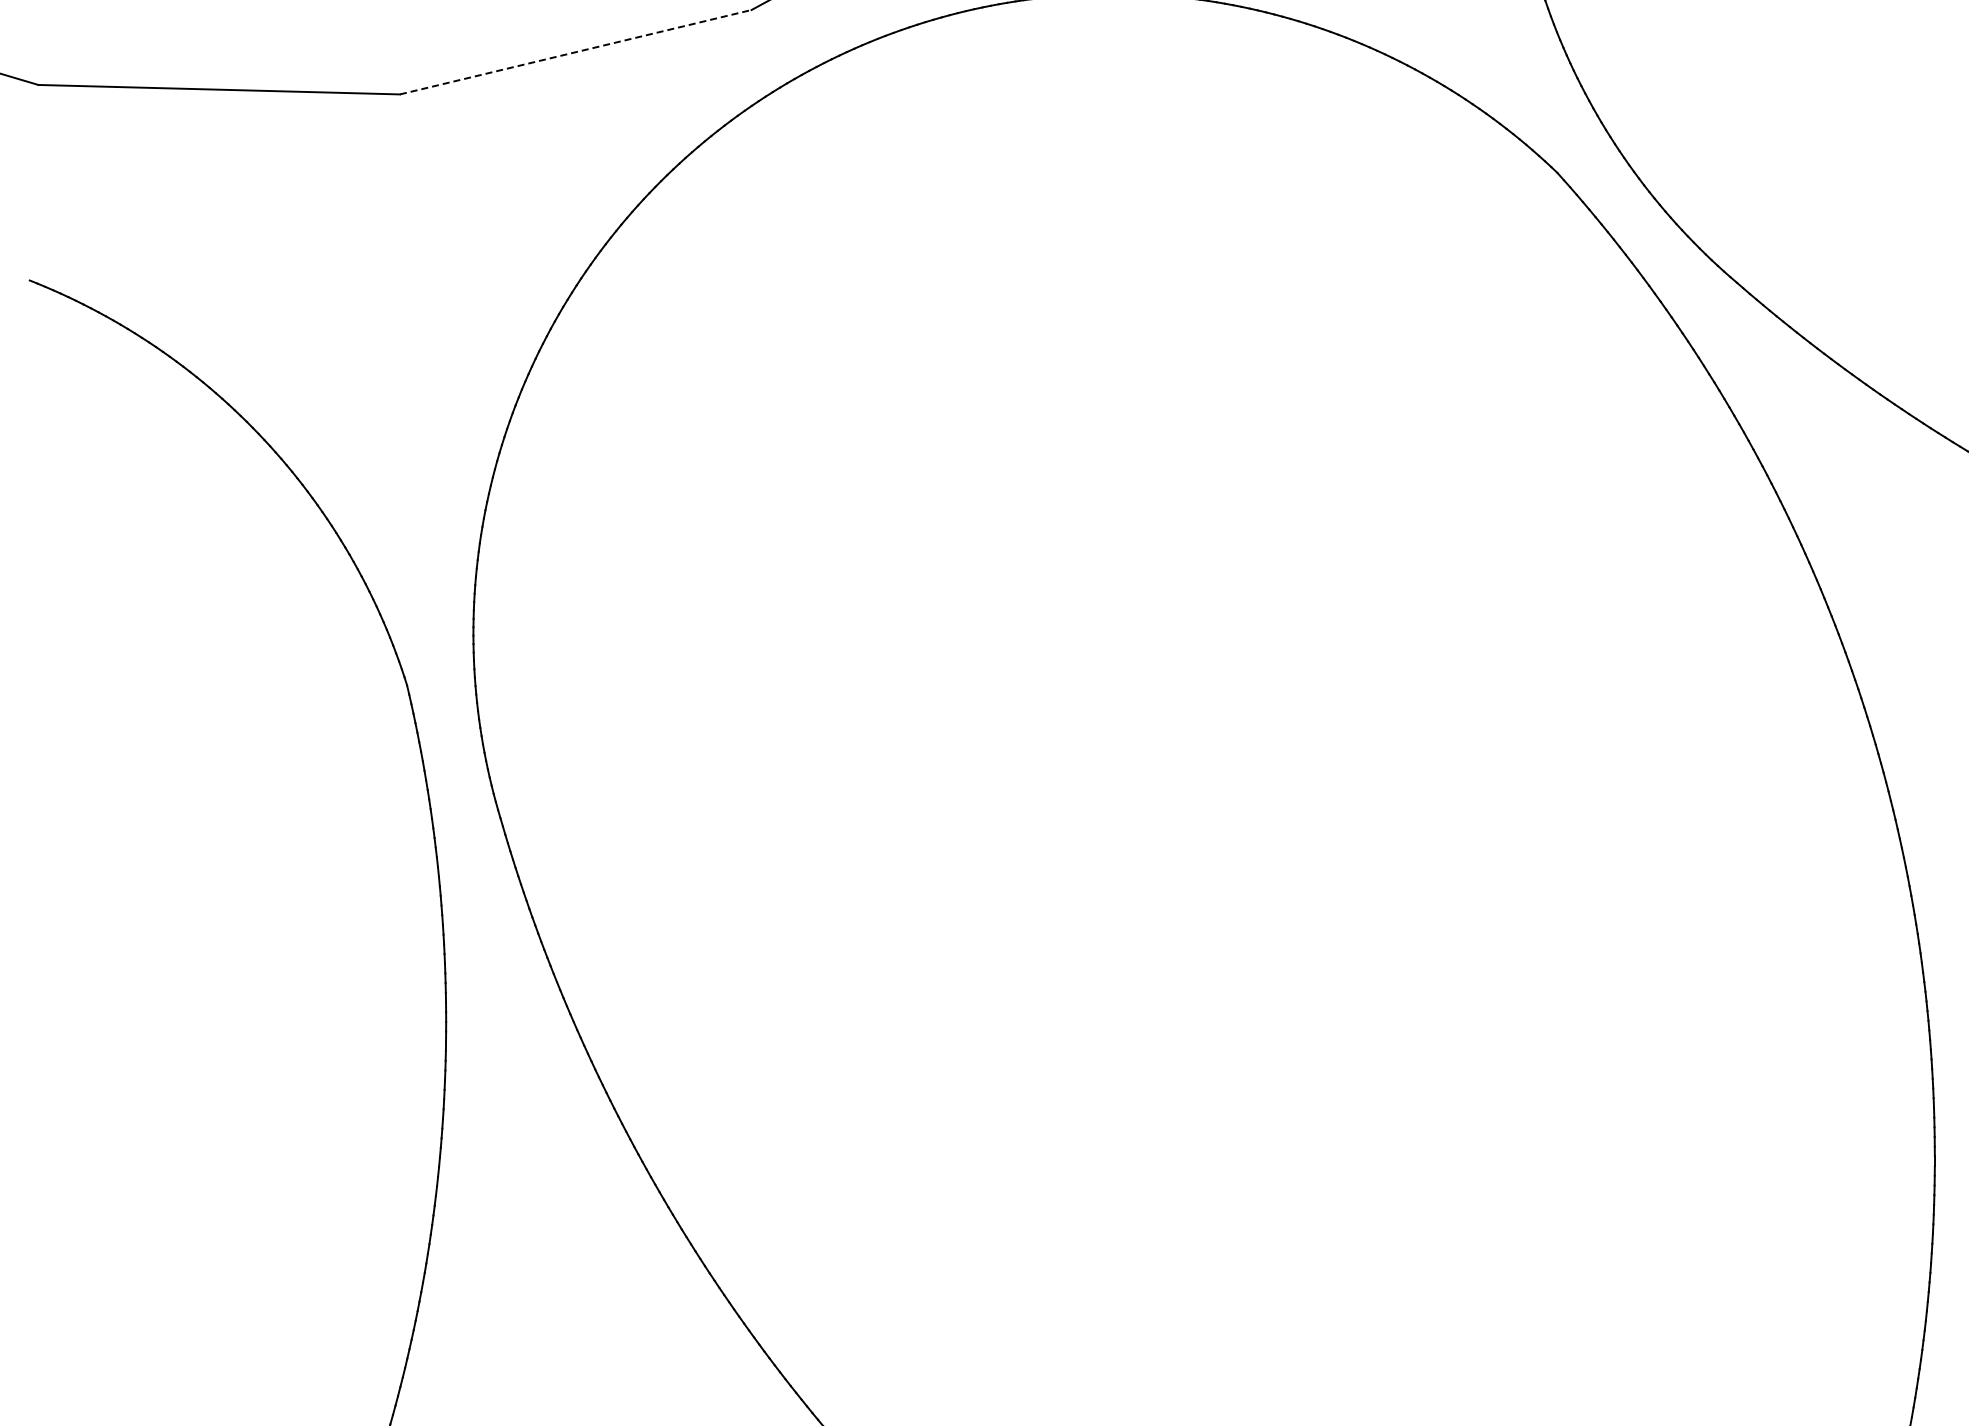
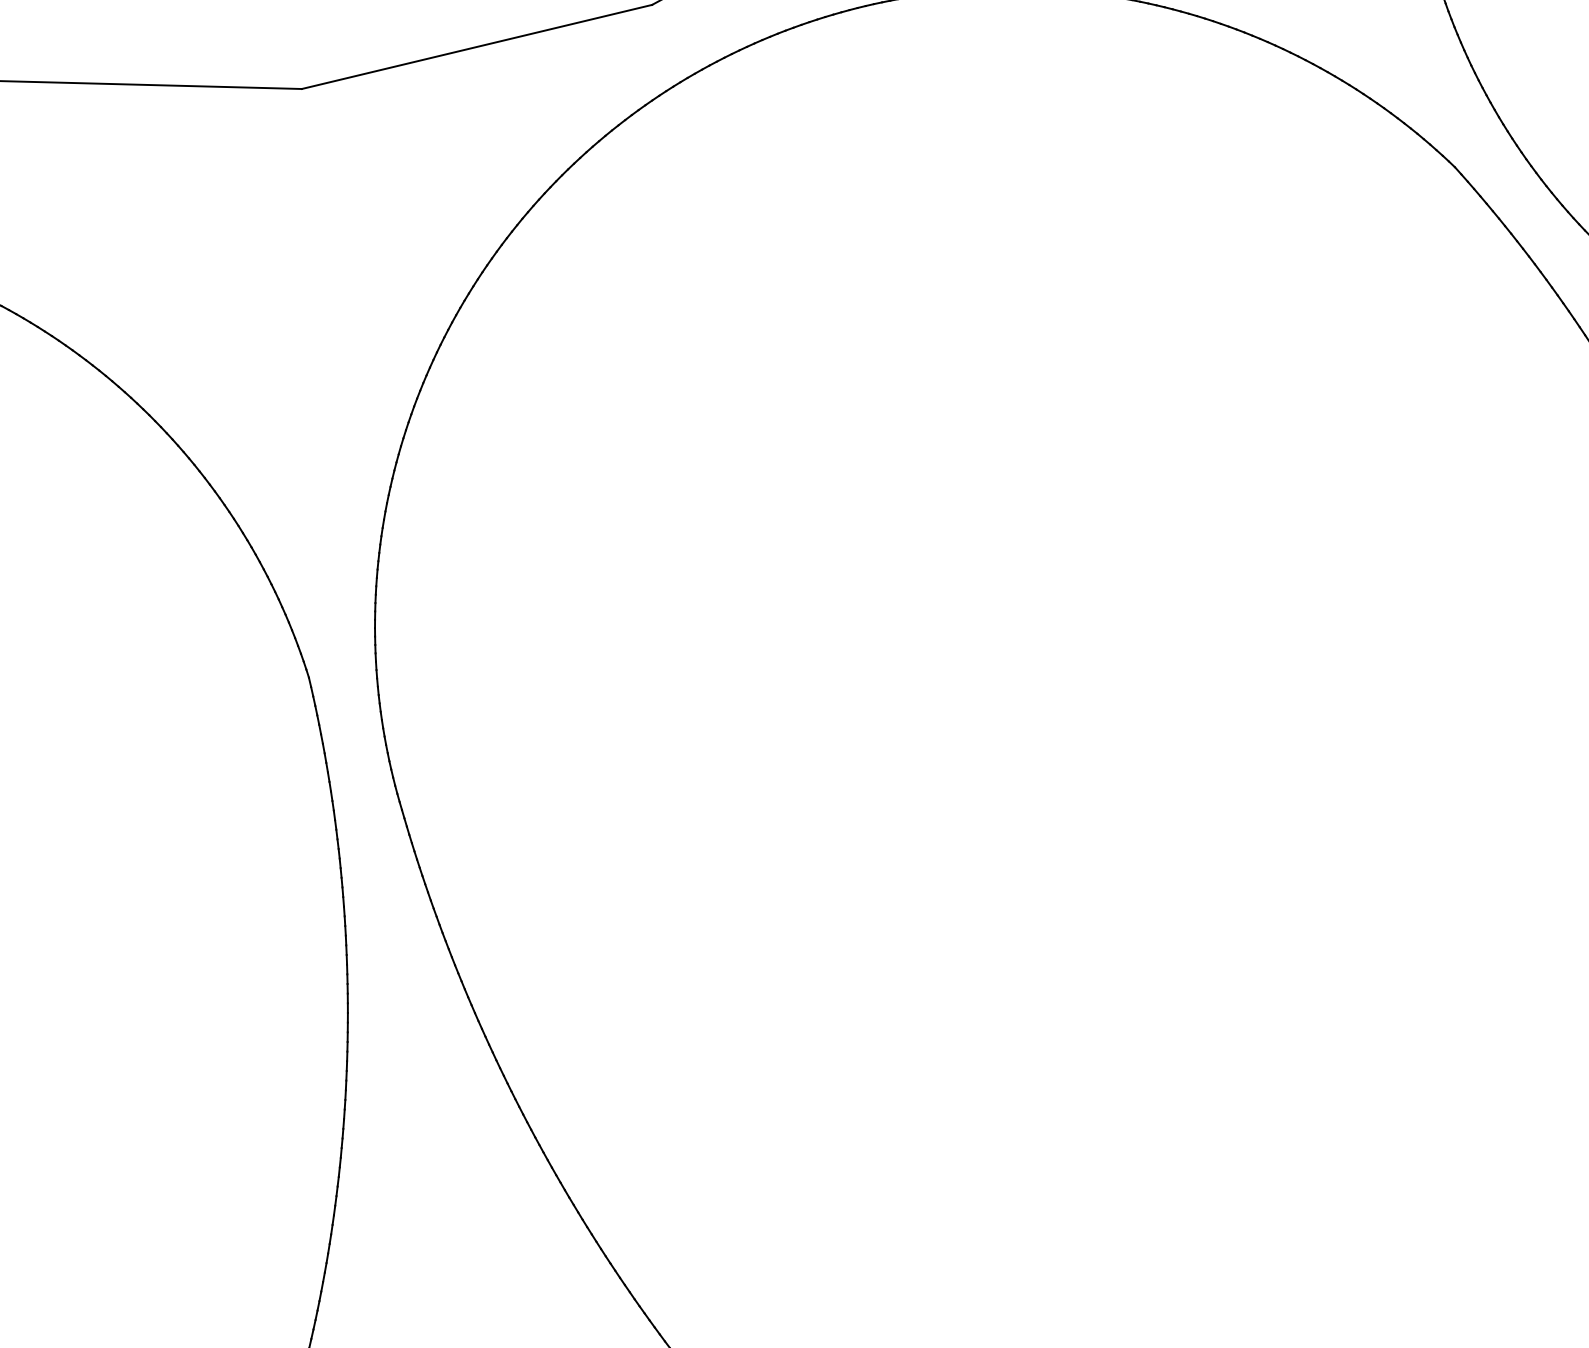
line: (575, 52) -> (476, 47), dashed -> solid

